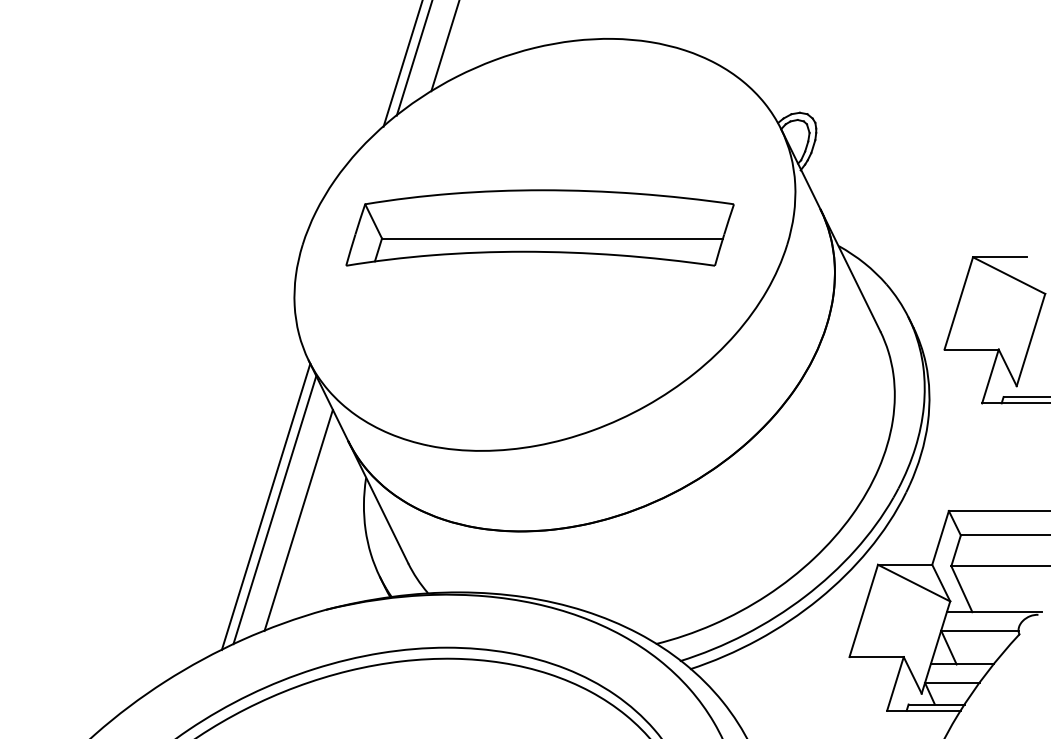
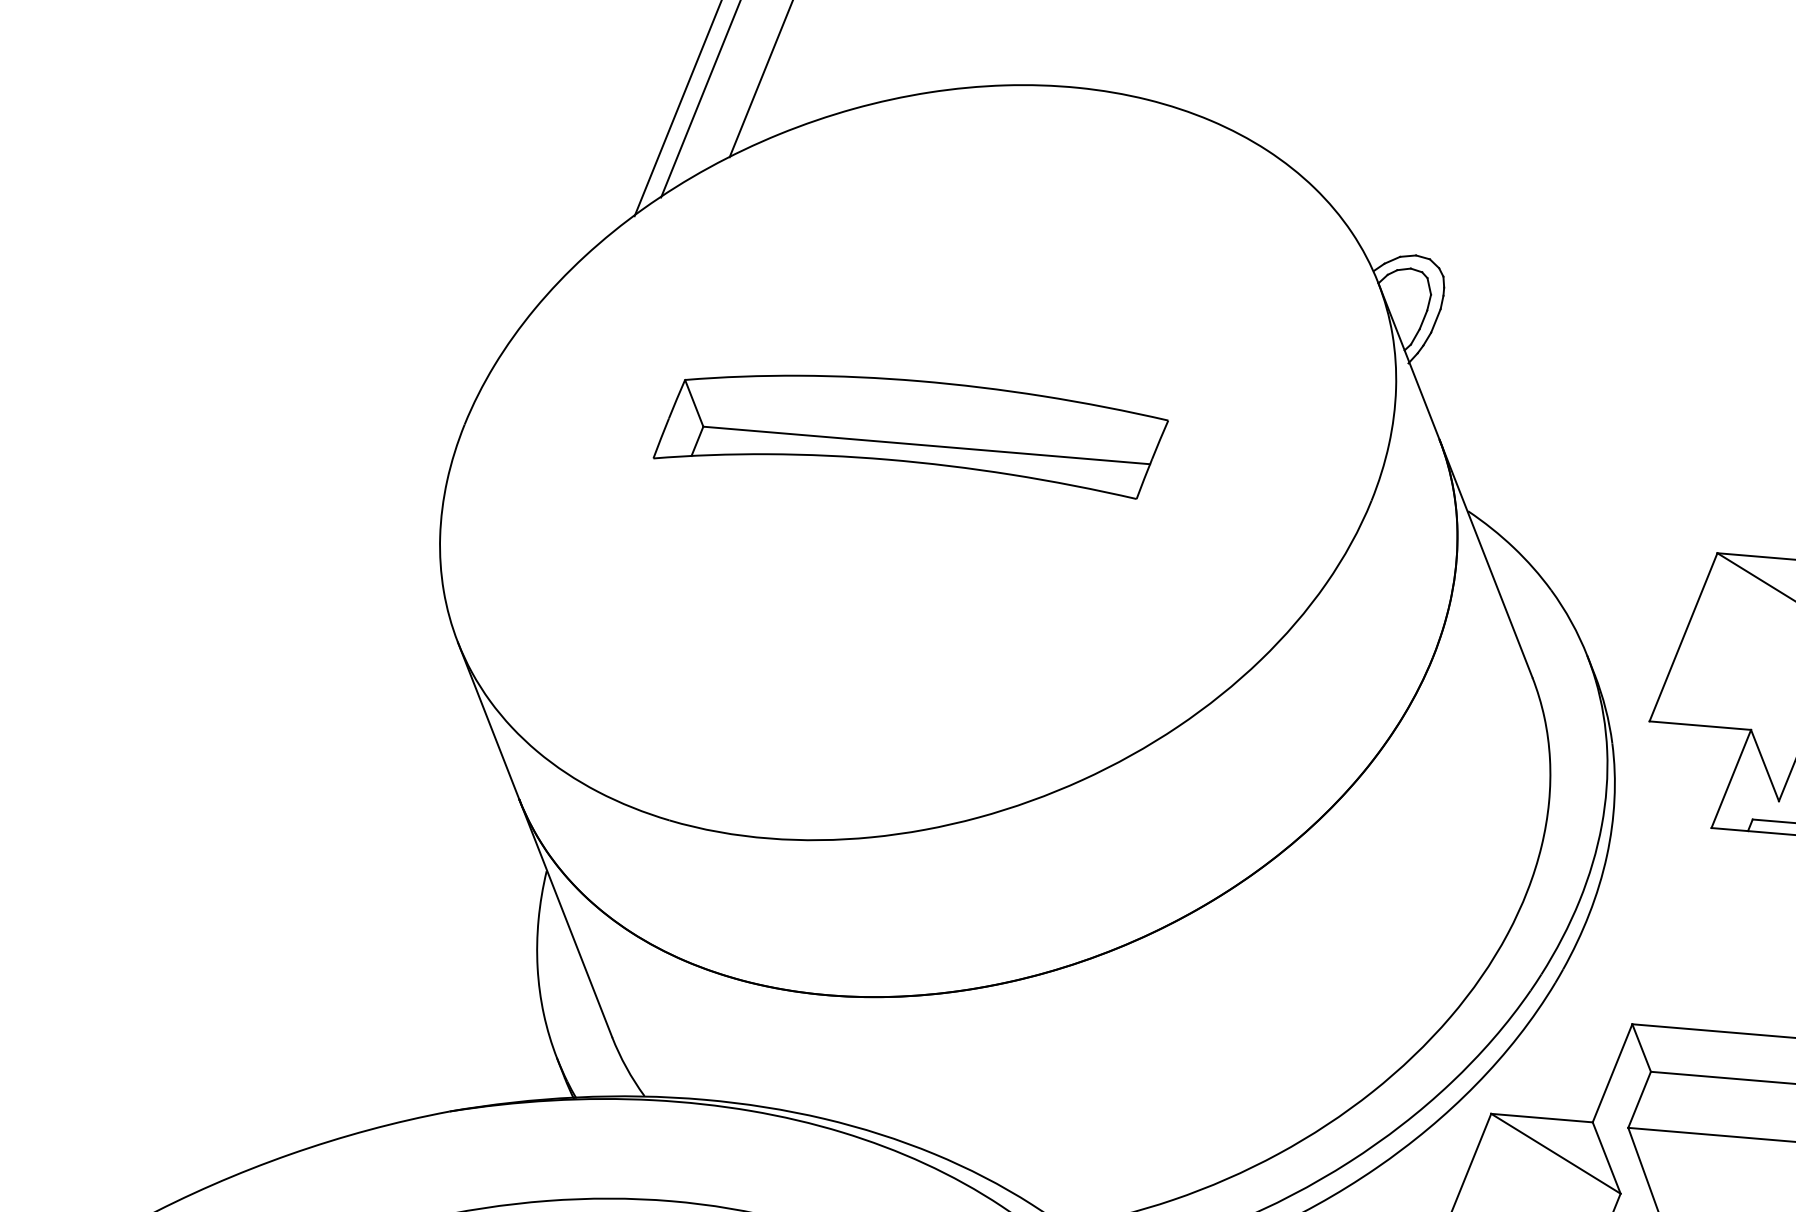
part: (539, 227) -> (910, 429), size x0.7
line: (265, 506) -> (353, 908), removed
line: (274, 510) -> (370, 917), removed
line: (298, 520) -> (413, 939), removed

